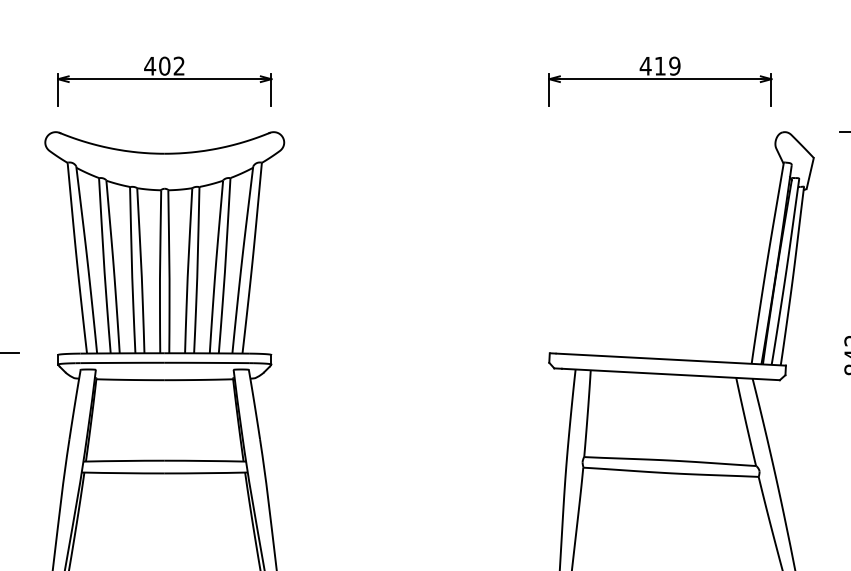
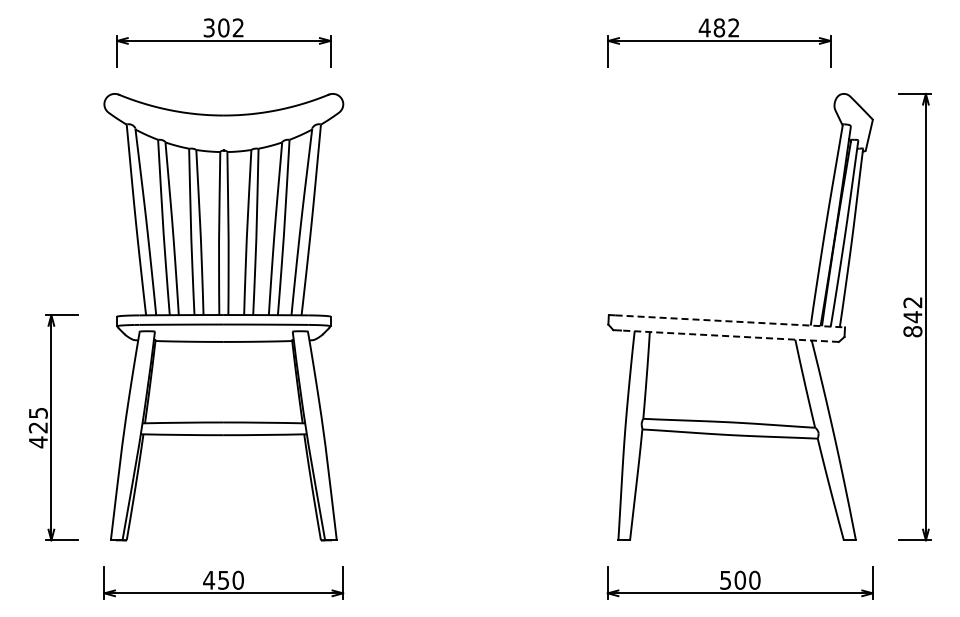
text: (150, 65) -> (209, 27), 402 -> 302
text: (667, 65) -> (726, 27), 419 -> 482
line: (671, 359) -> (730, 321), solid -> dashed
line: (670, 374) -> (729, 336), solid -> dashed

